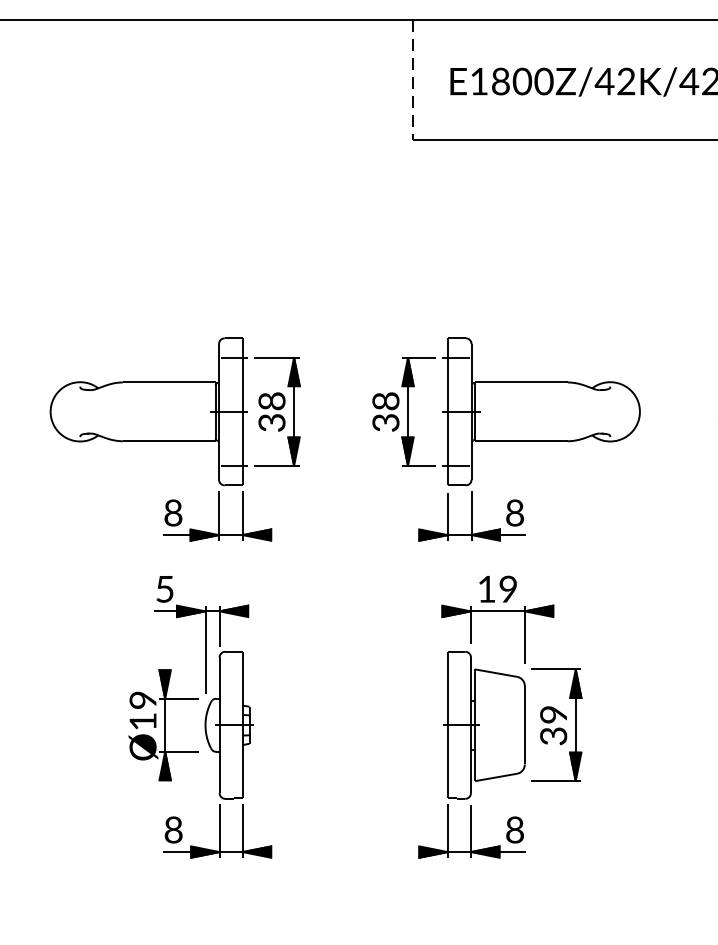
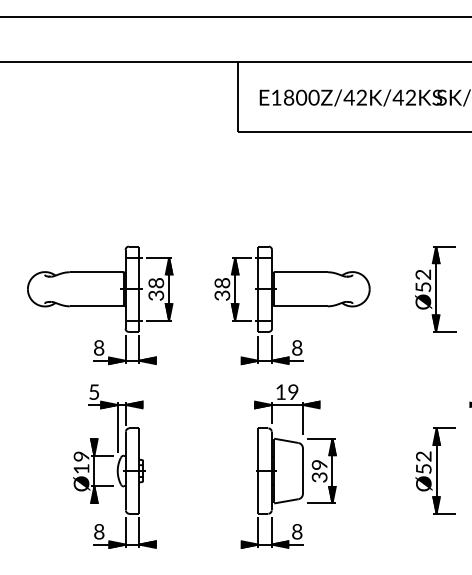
line: (413, 79) -> (238, 96), dashed -> solid

